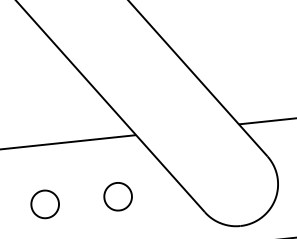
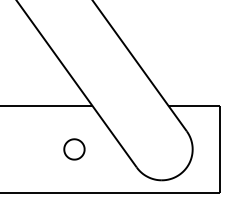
part: (45, 204) -> (20, 149), removed

